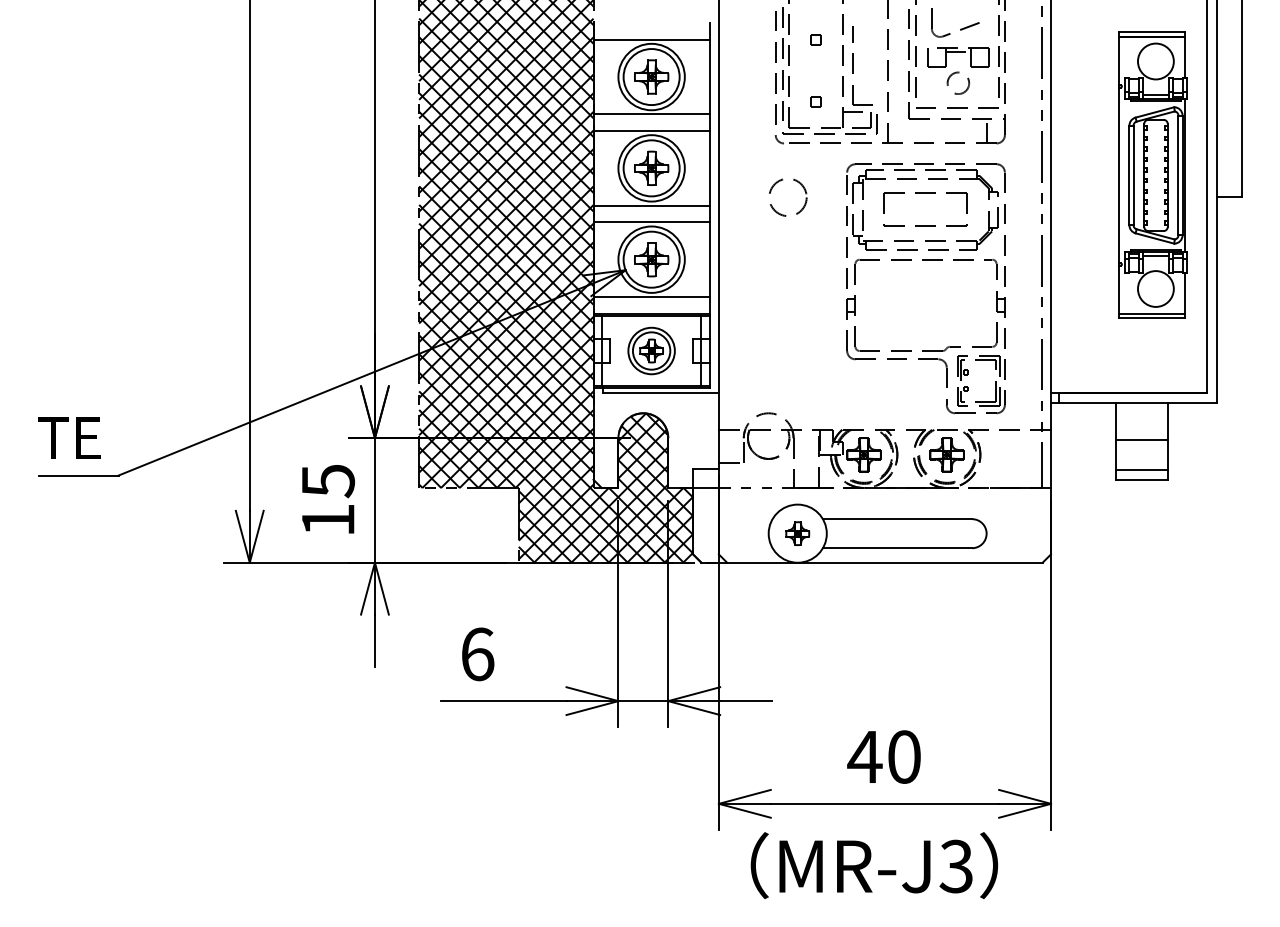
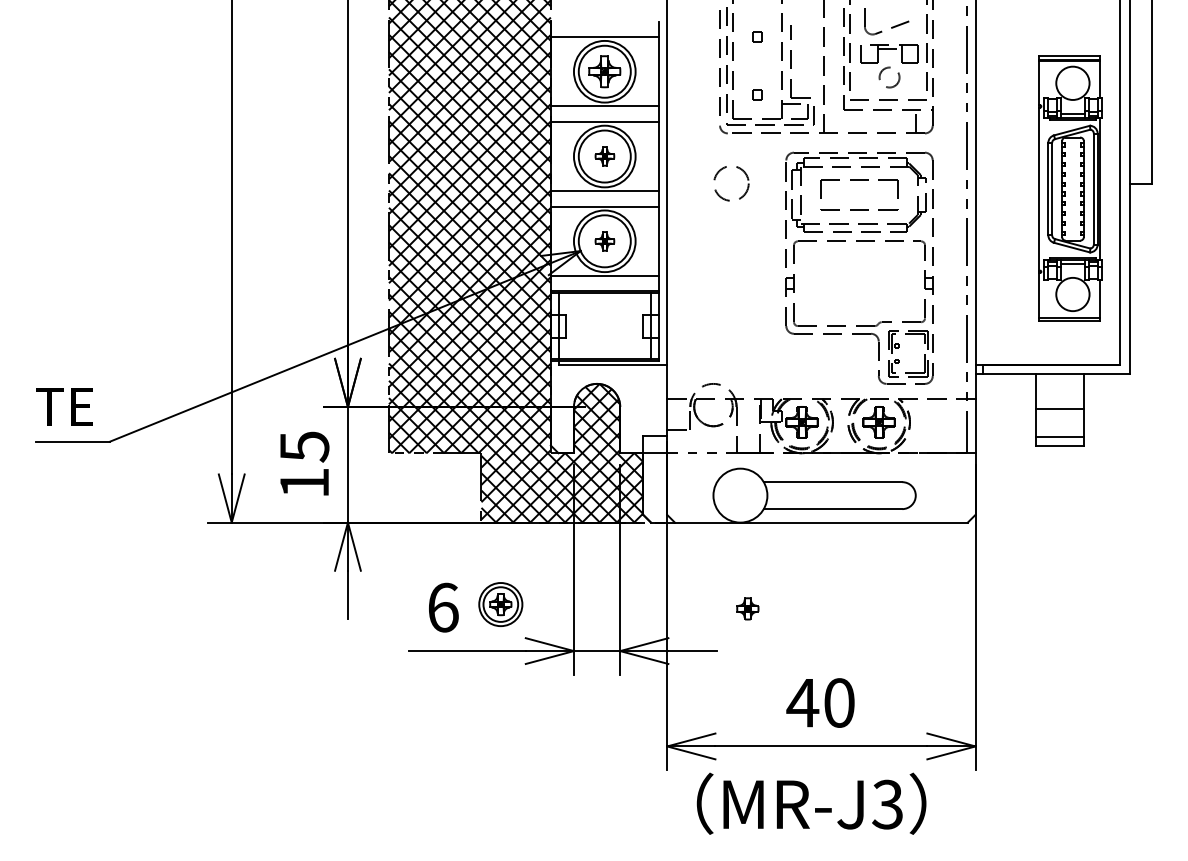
part: (651, 167) -> (604, 155), size x0.6
part: (1152, 174) -> (1069, 188), moved
part: (651, 259) -> (604, 241), size x0.6
part: (651, 350) -> (500, 604), moved
part: (797, 533) -> (747, 608), moved

